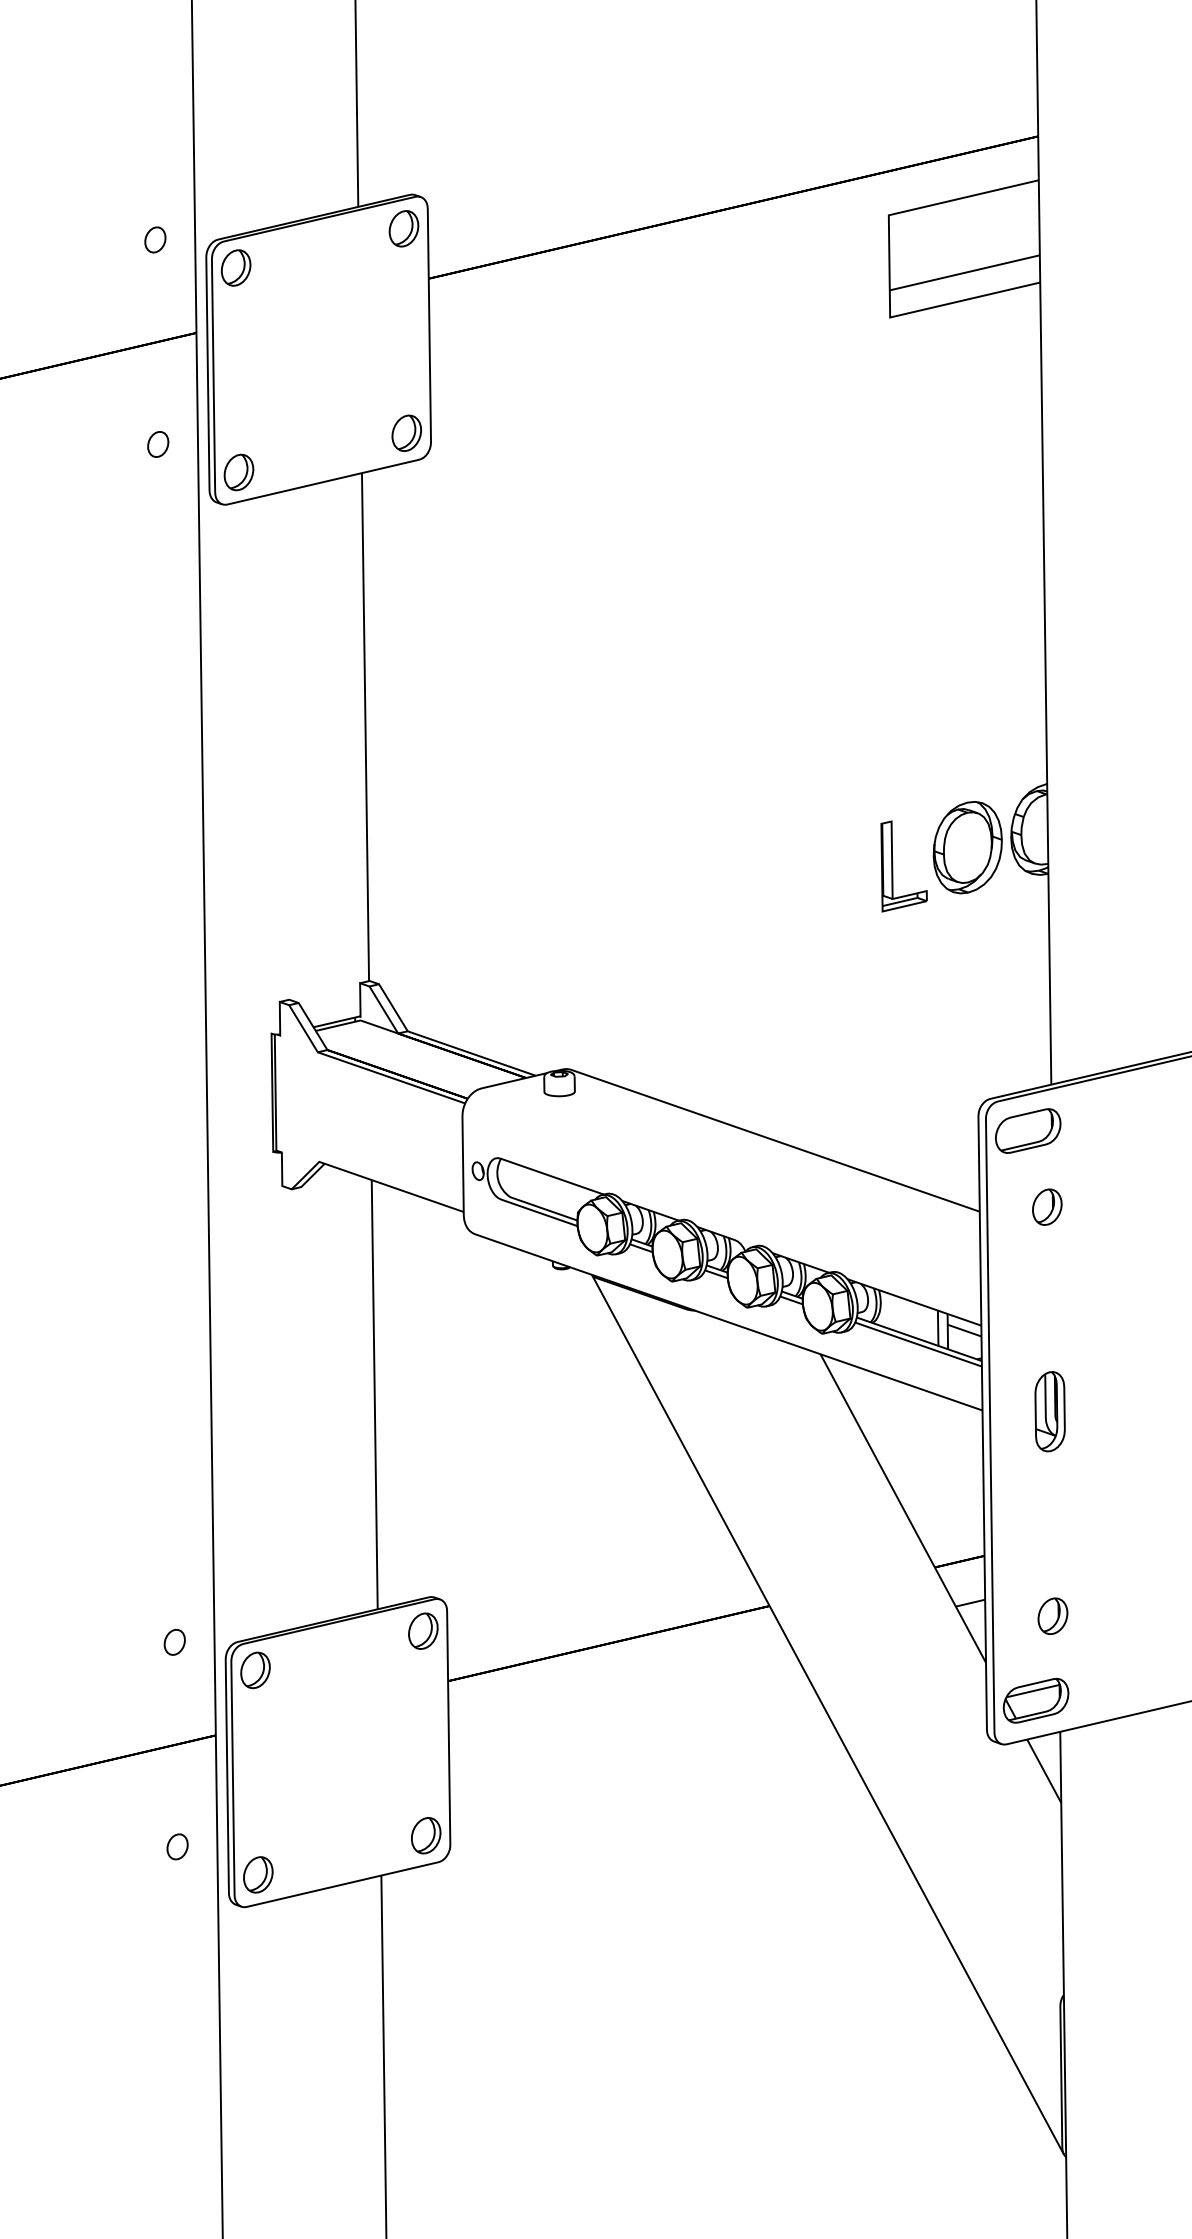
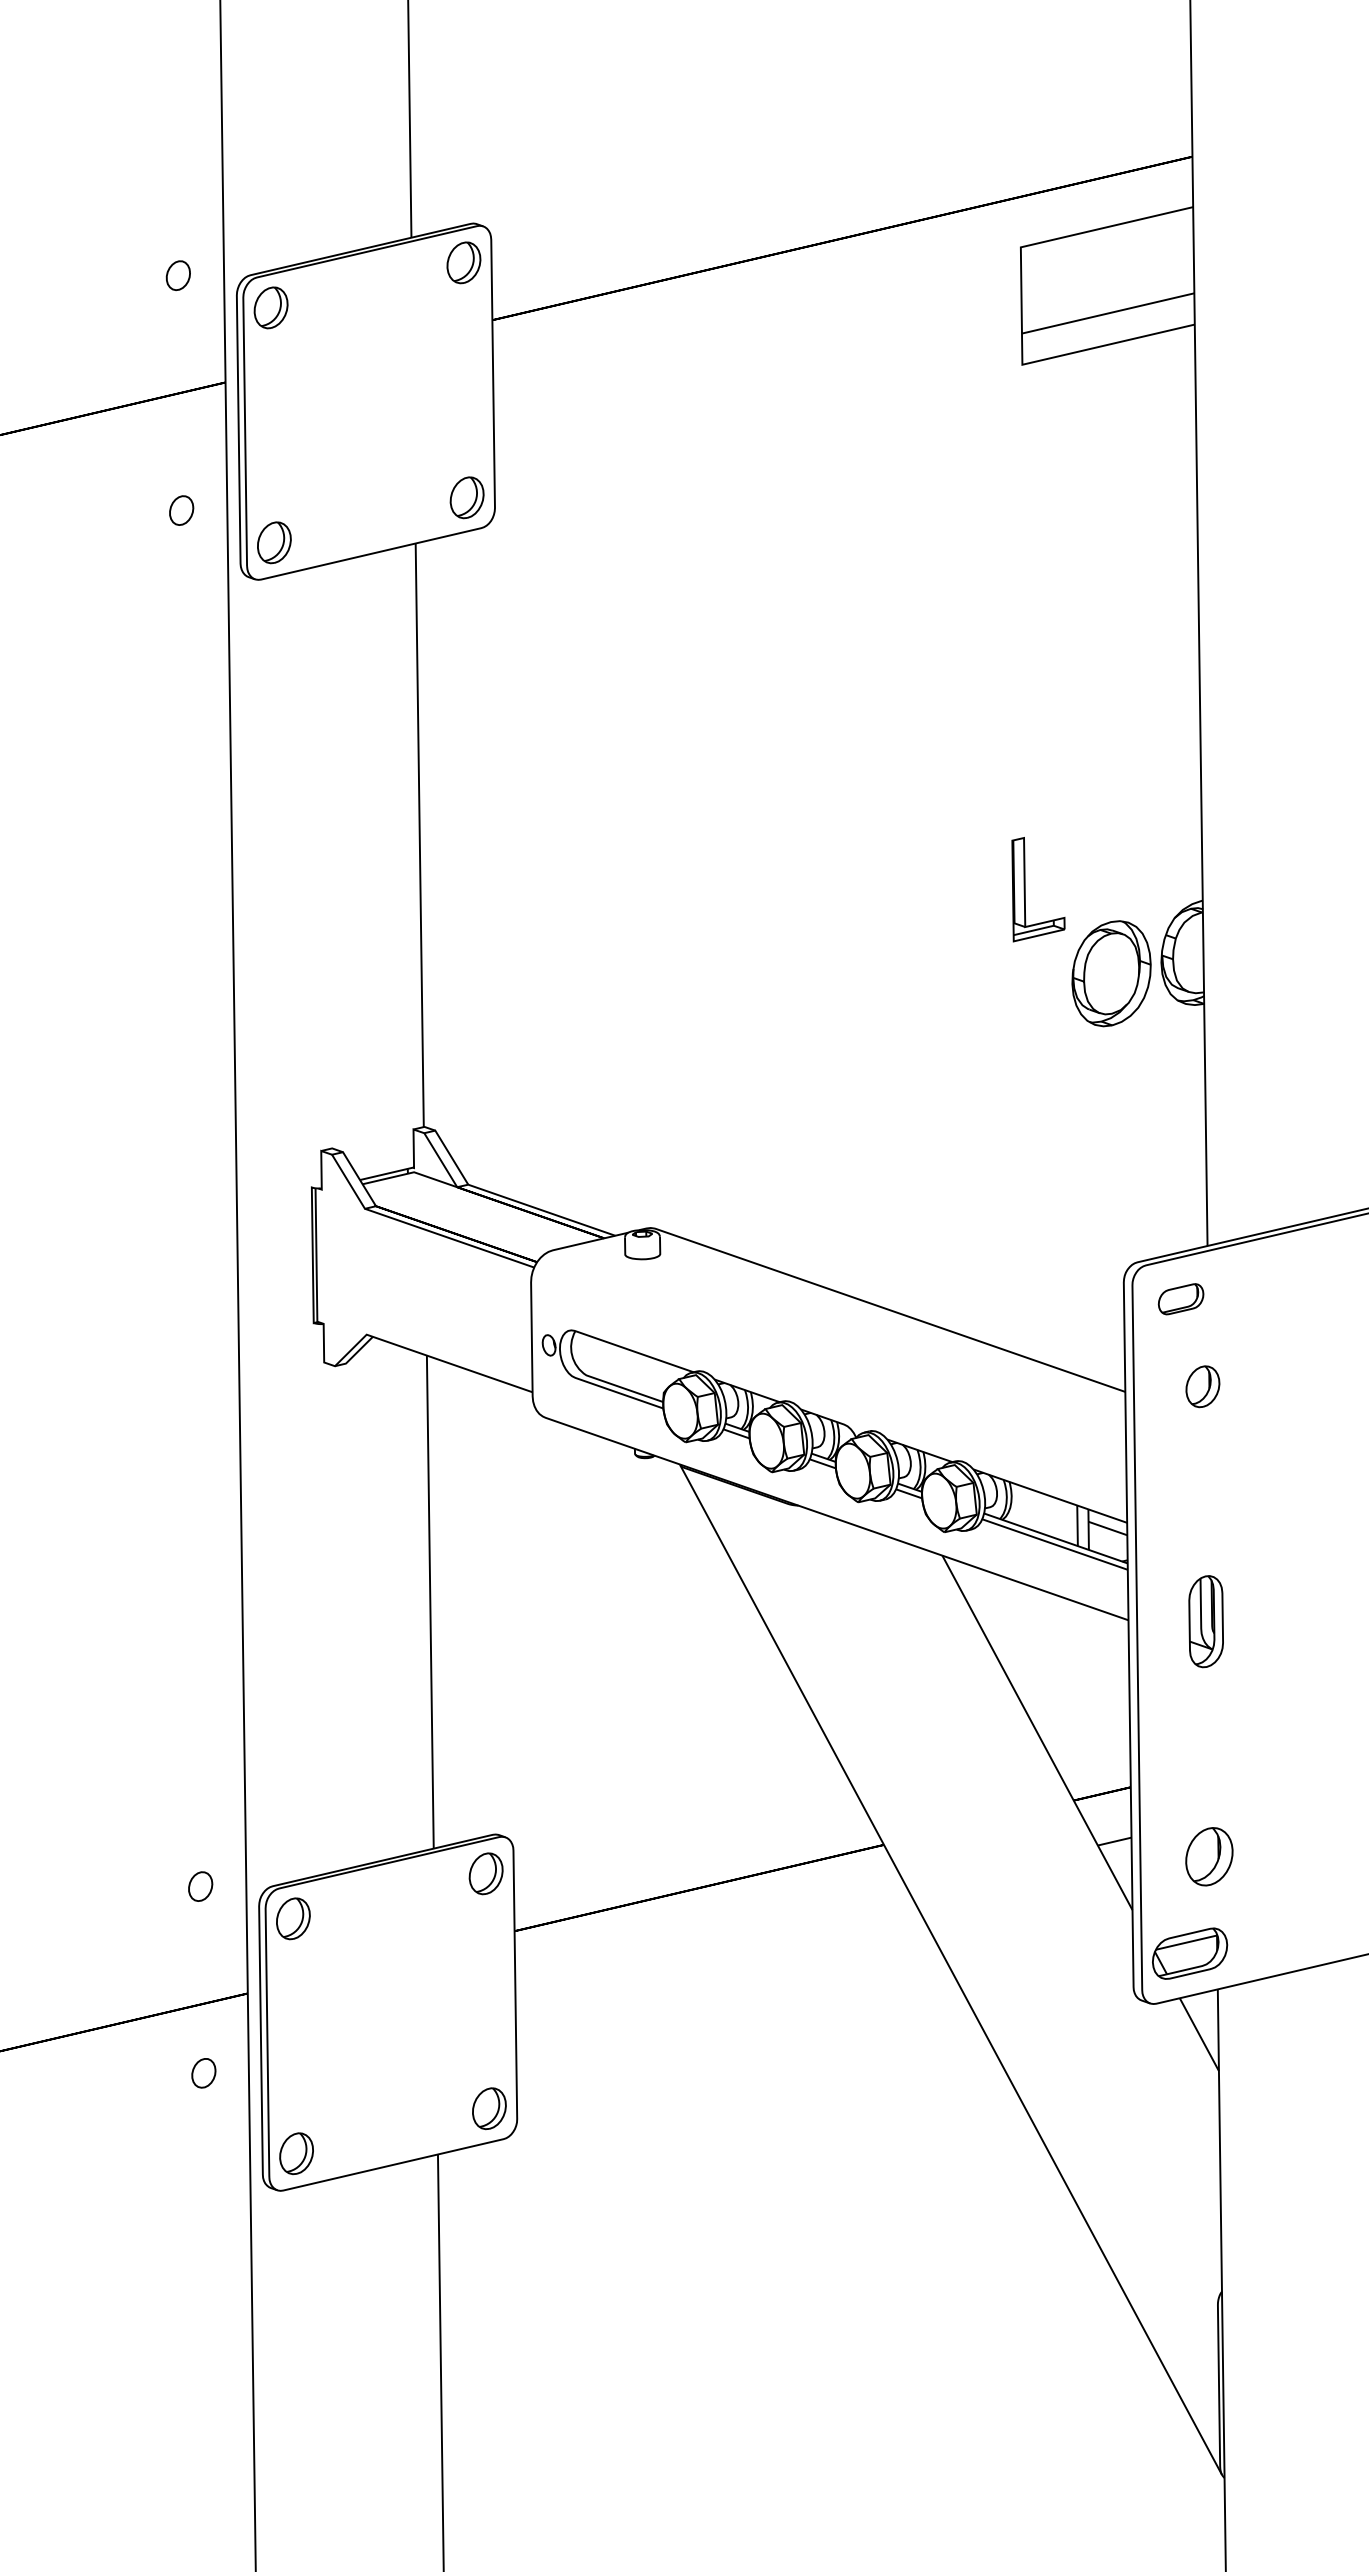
part: (893, 866) -> (1026, 889), moved
part: (1028, 1130) -> (1181, 1298), size x0.6
part: (1052, 1615) -> (1208, 1855), size x1.4
part: (177, 1846) -> (203, 2072), moved

